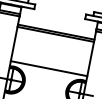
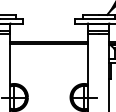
line: (49, 69) -> (49, 79), removed

